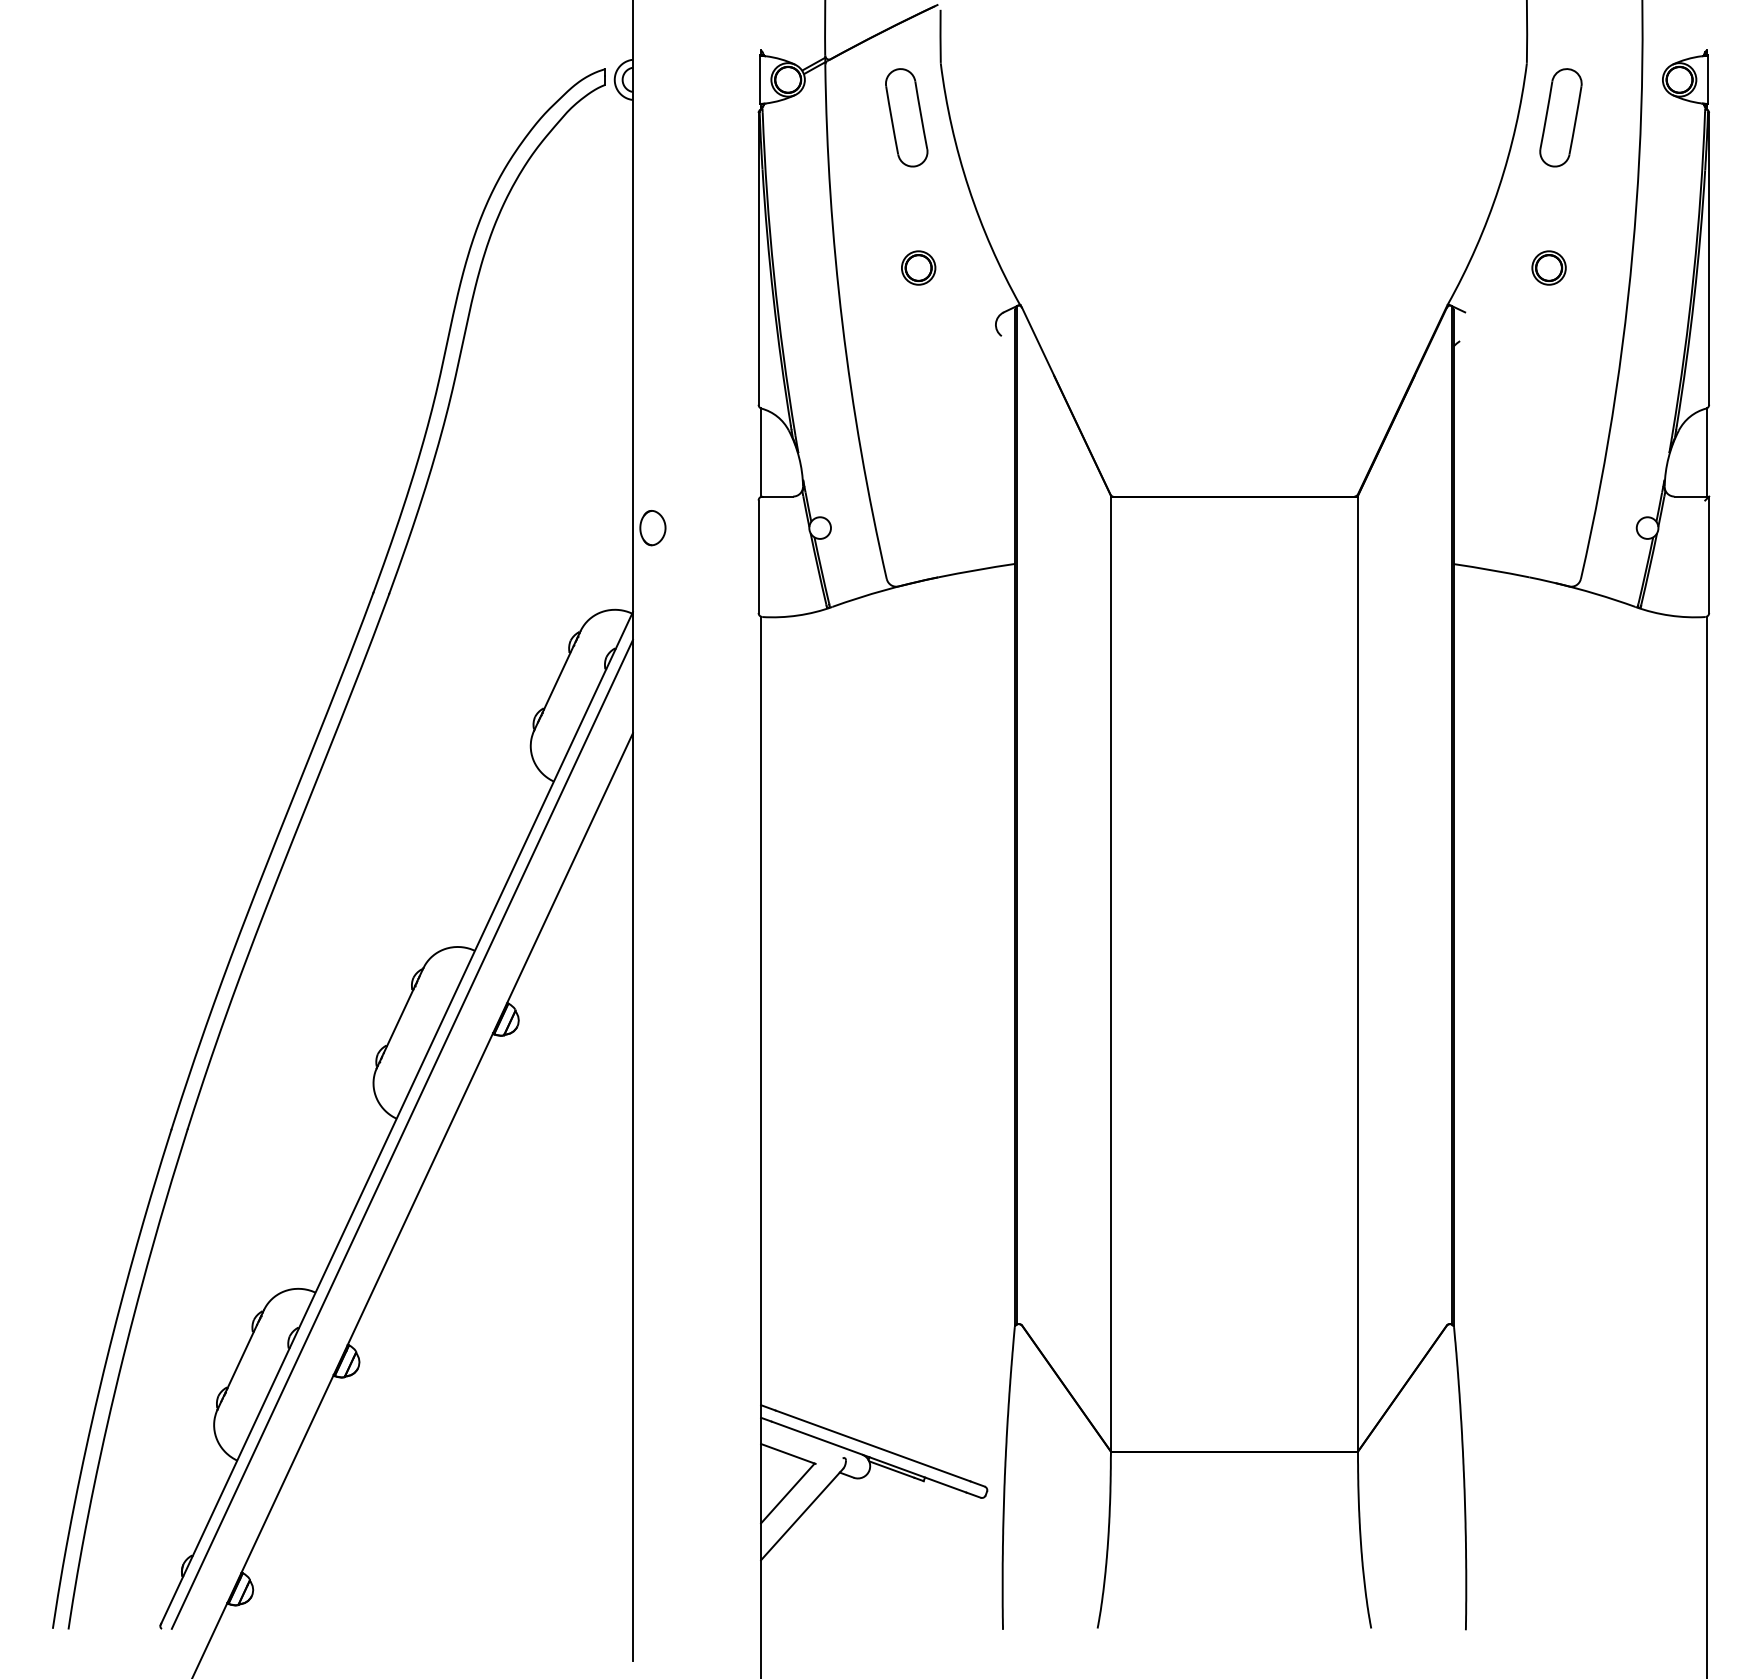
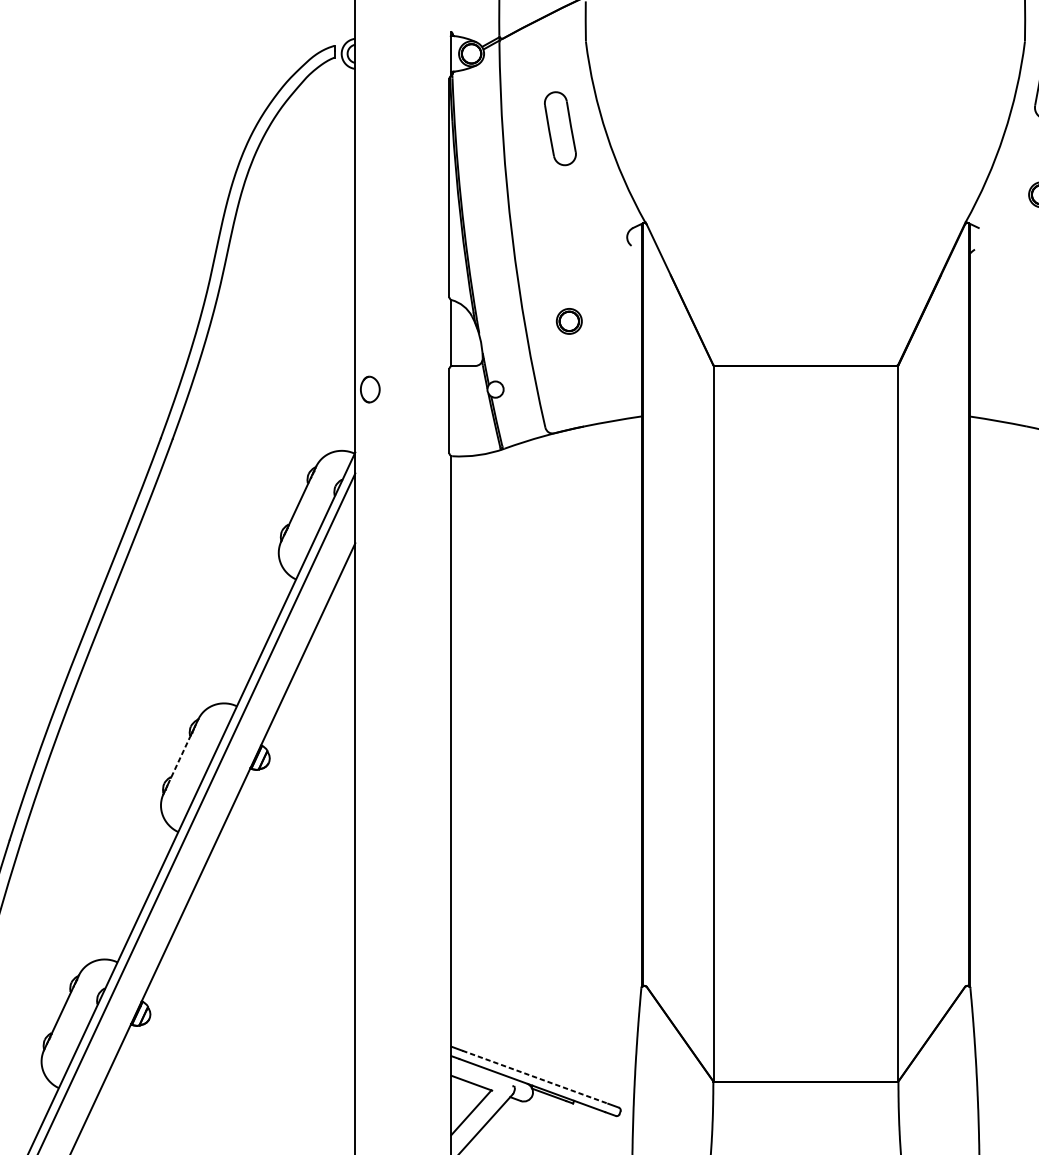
part: (906, 117) -> (560, 128), moved
part: (918, 267) -> (569, 321), moved
line: (398, 1021) -> (179, 759), solid -> dashed
line: (873, 1446) -> (535, 1077), solid -> dashed

